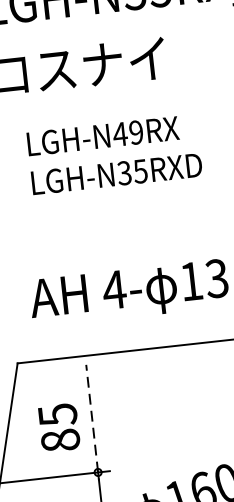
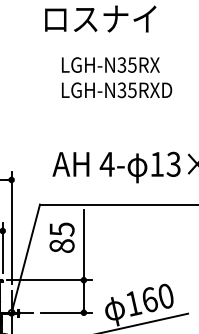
text: (127, 132) -> (126, 64), LGH-N49RX -> LGH-N35RX
line: (91, 419) -> (83, 245), dashed -> solid
text: (58, 427) -> (61, 237), moved

